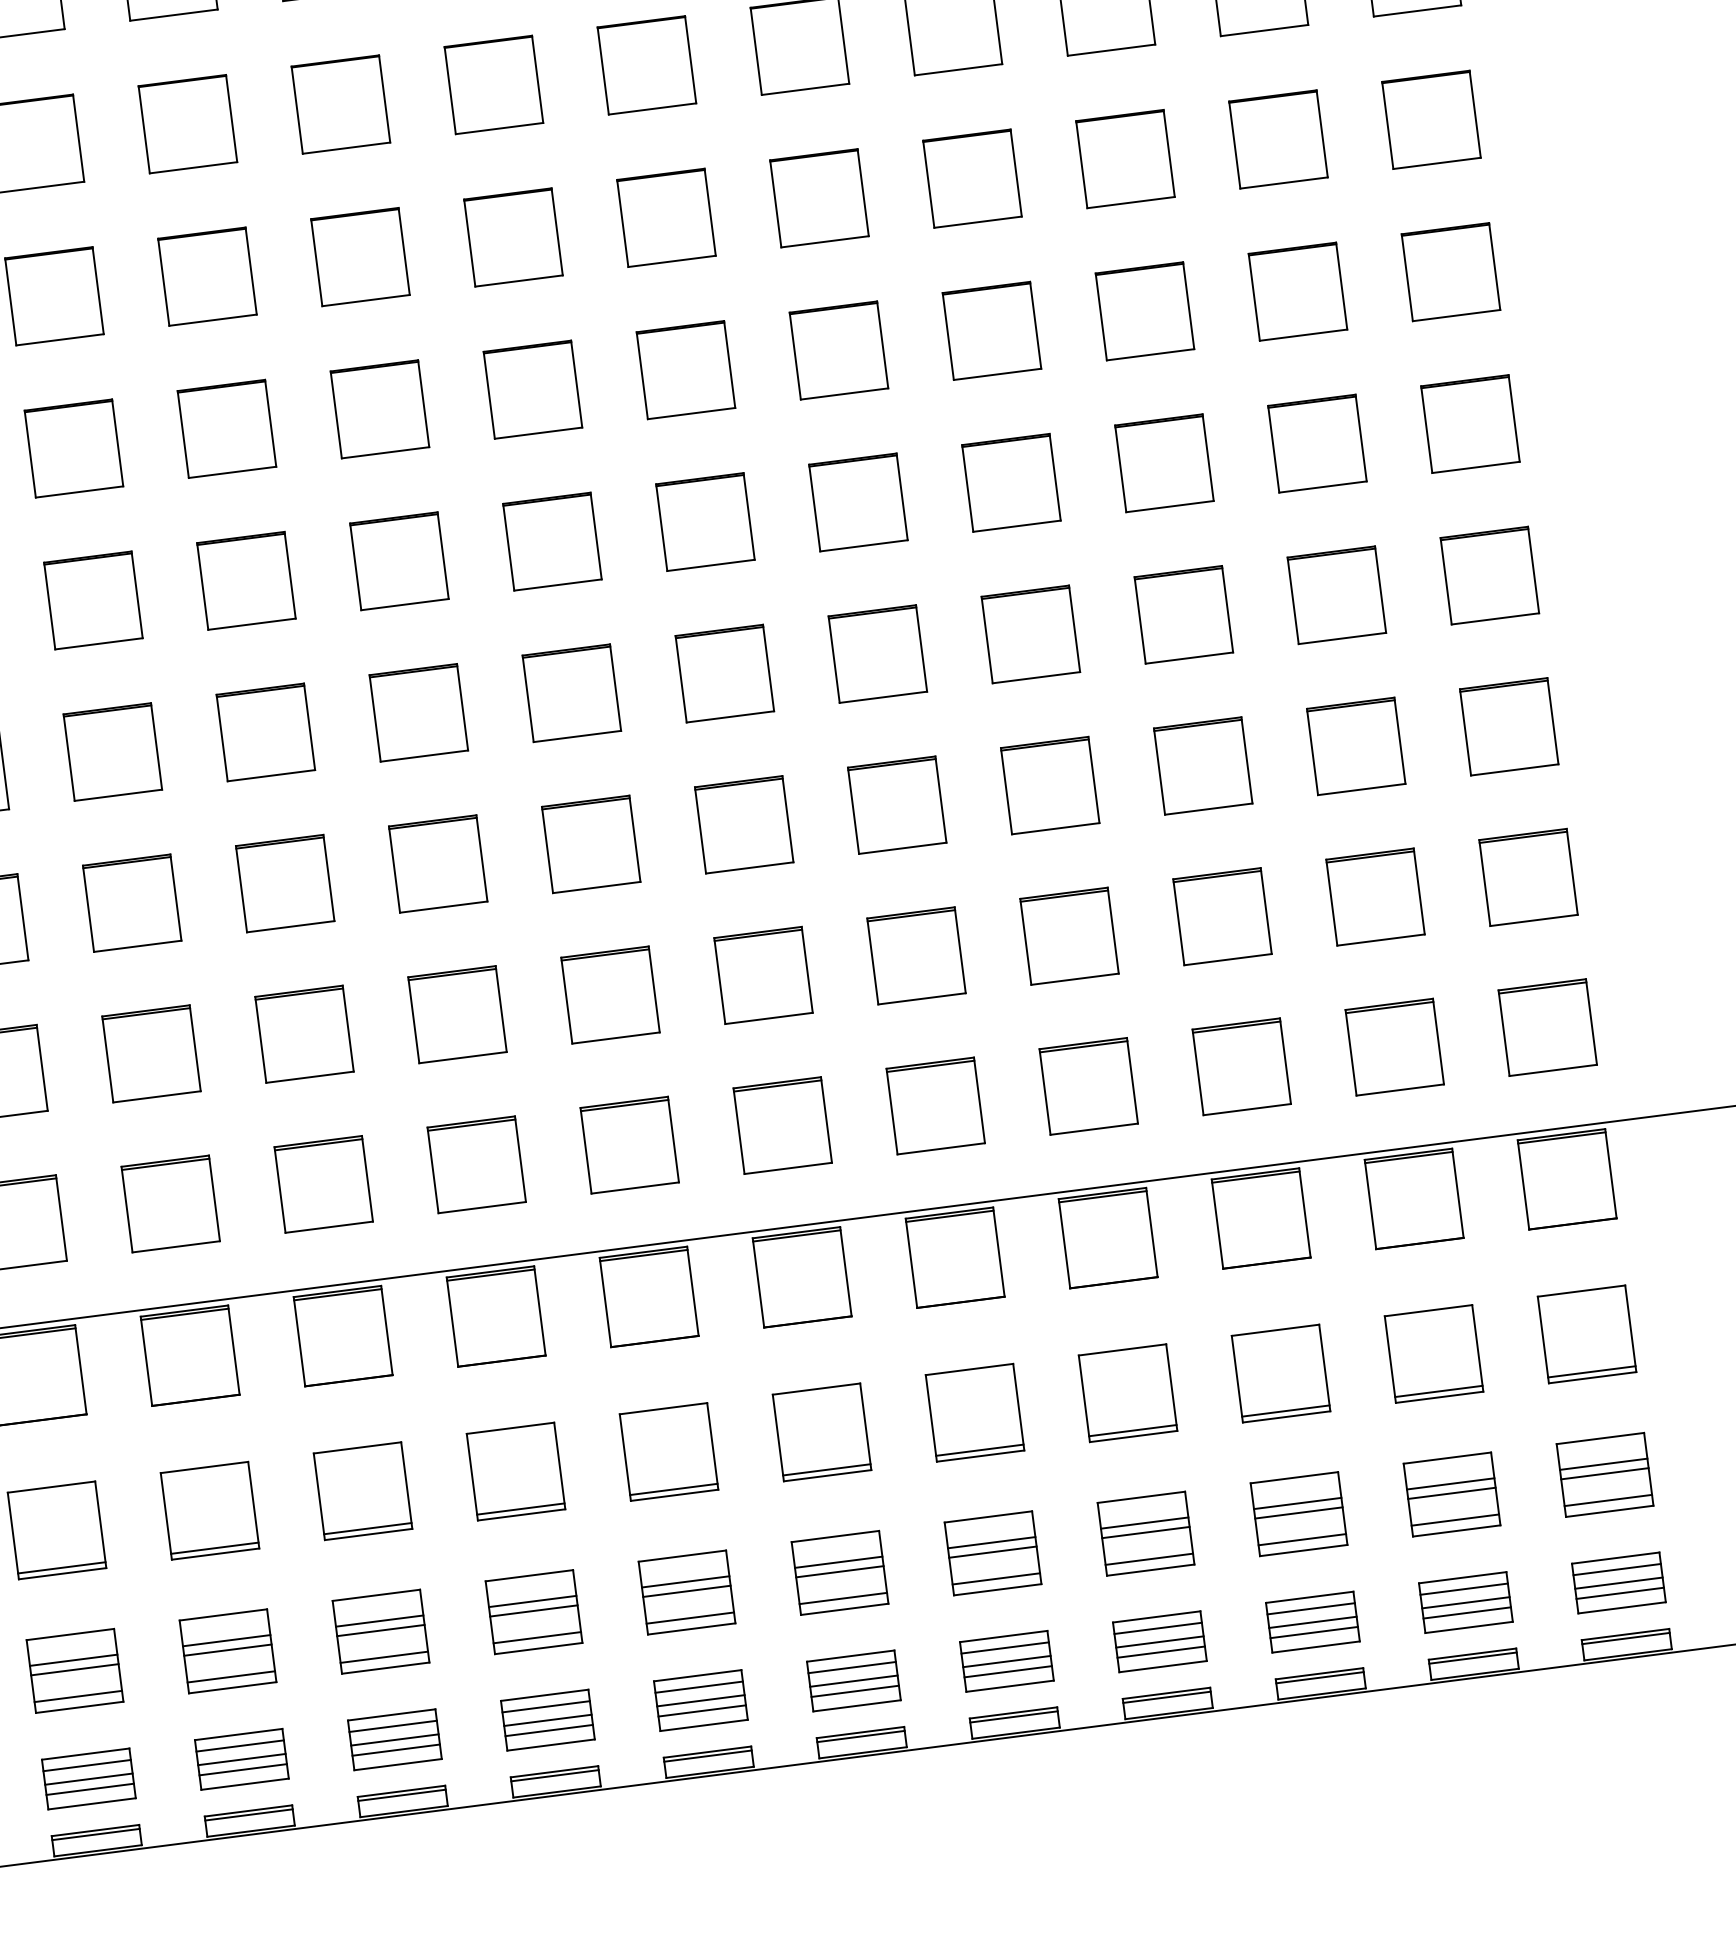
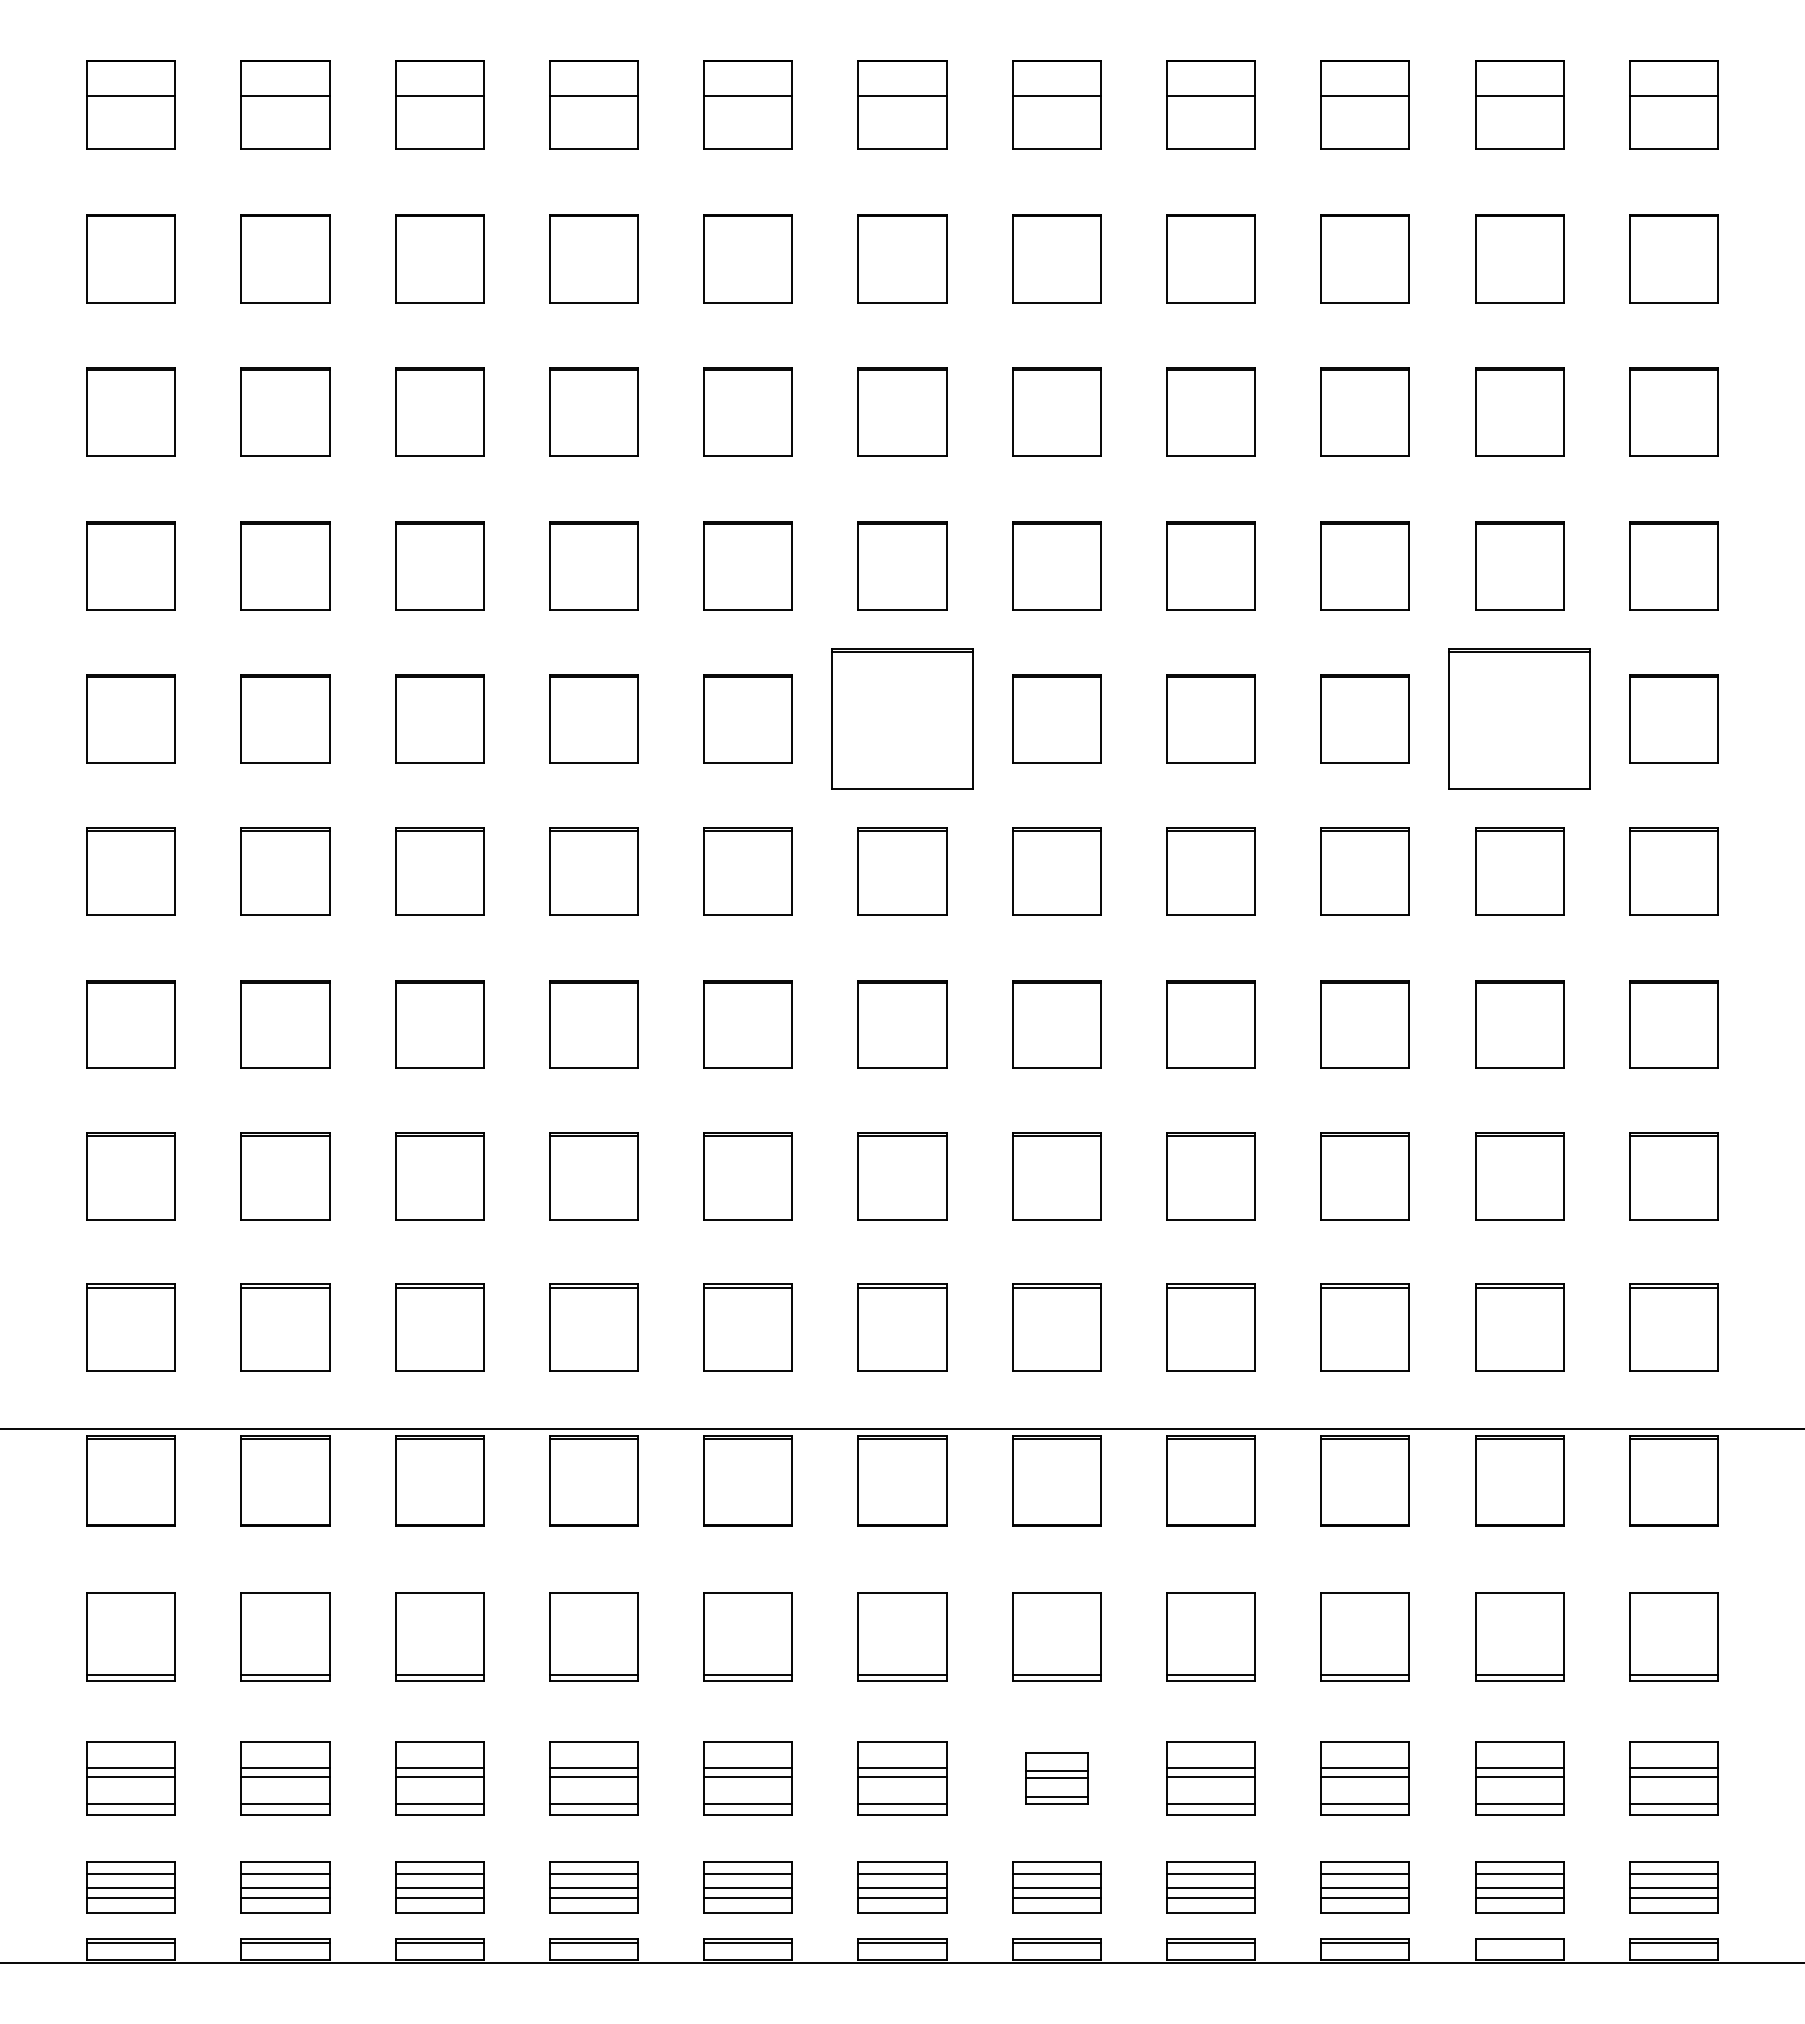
part: (1317, 443) -> (1519, 718), size x1.6
part: (705, 521) -> (902, 718), size x1.6
part: (992, 1553) -> (1056, 1778), size x0.7
line: (1472, 1658) -> (1519, 1943), removed

